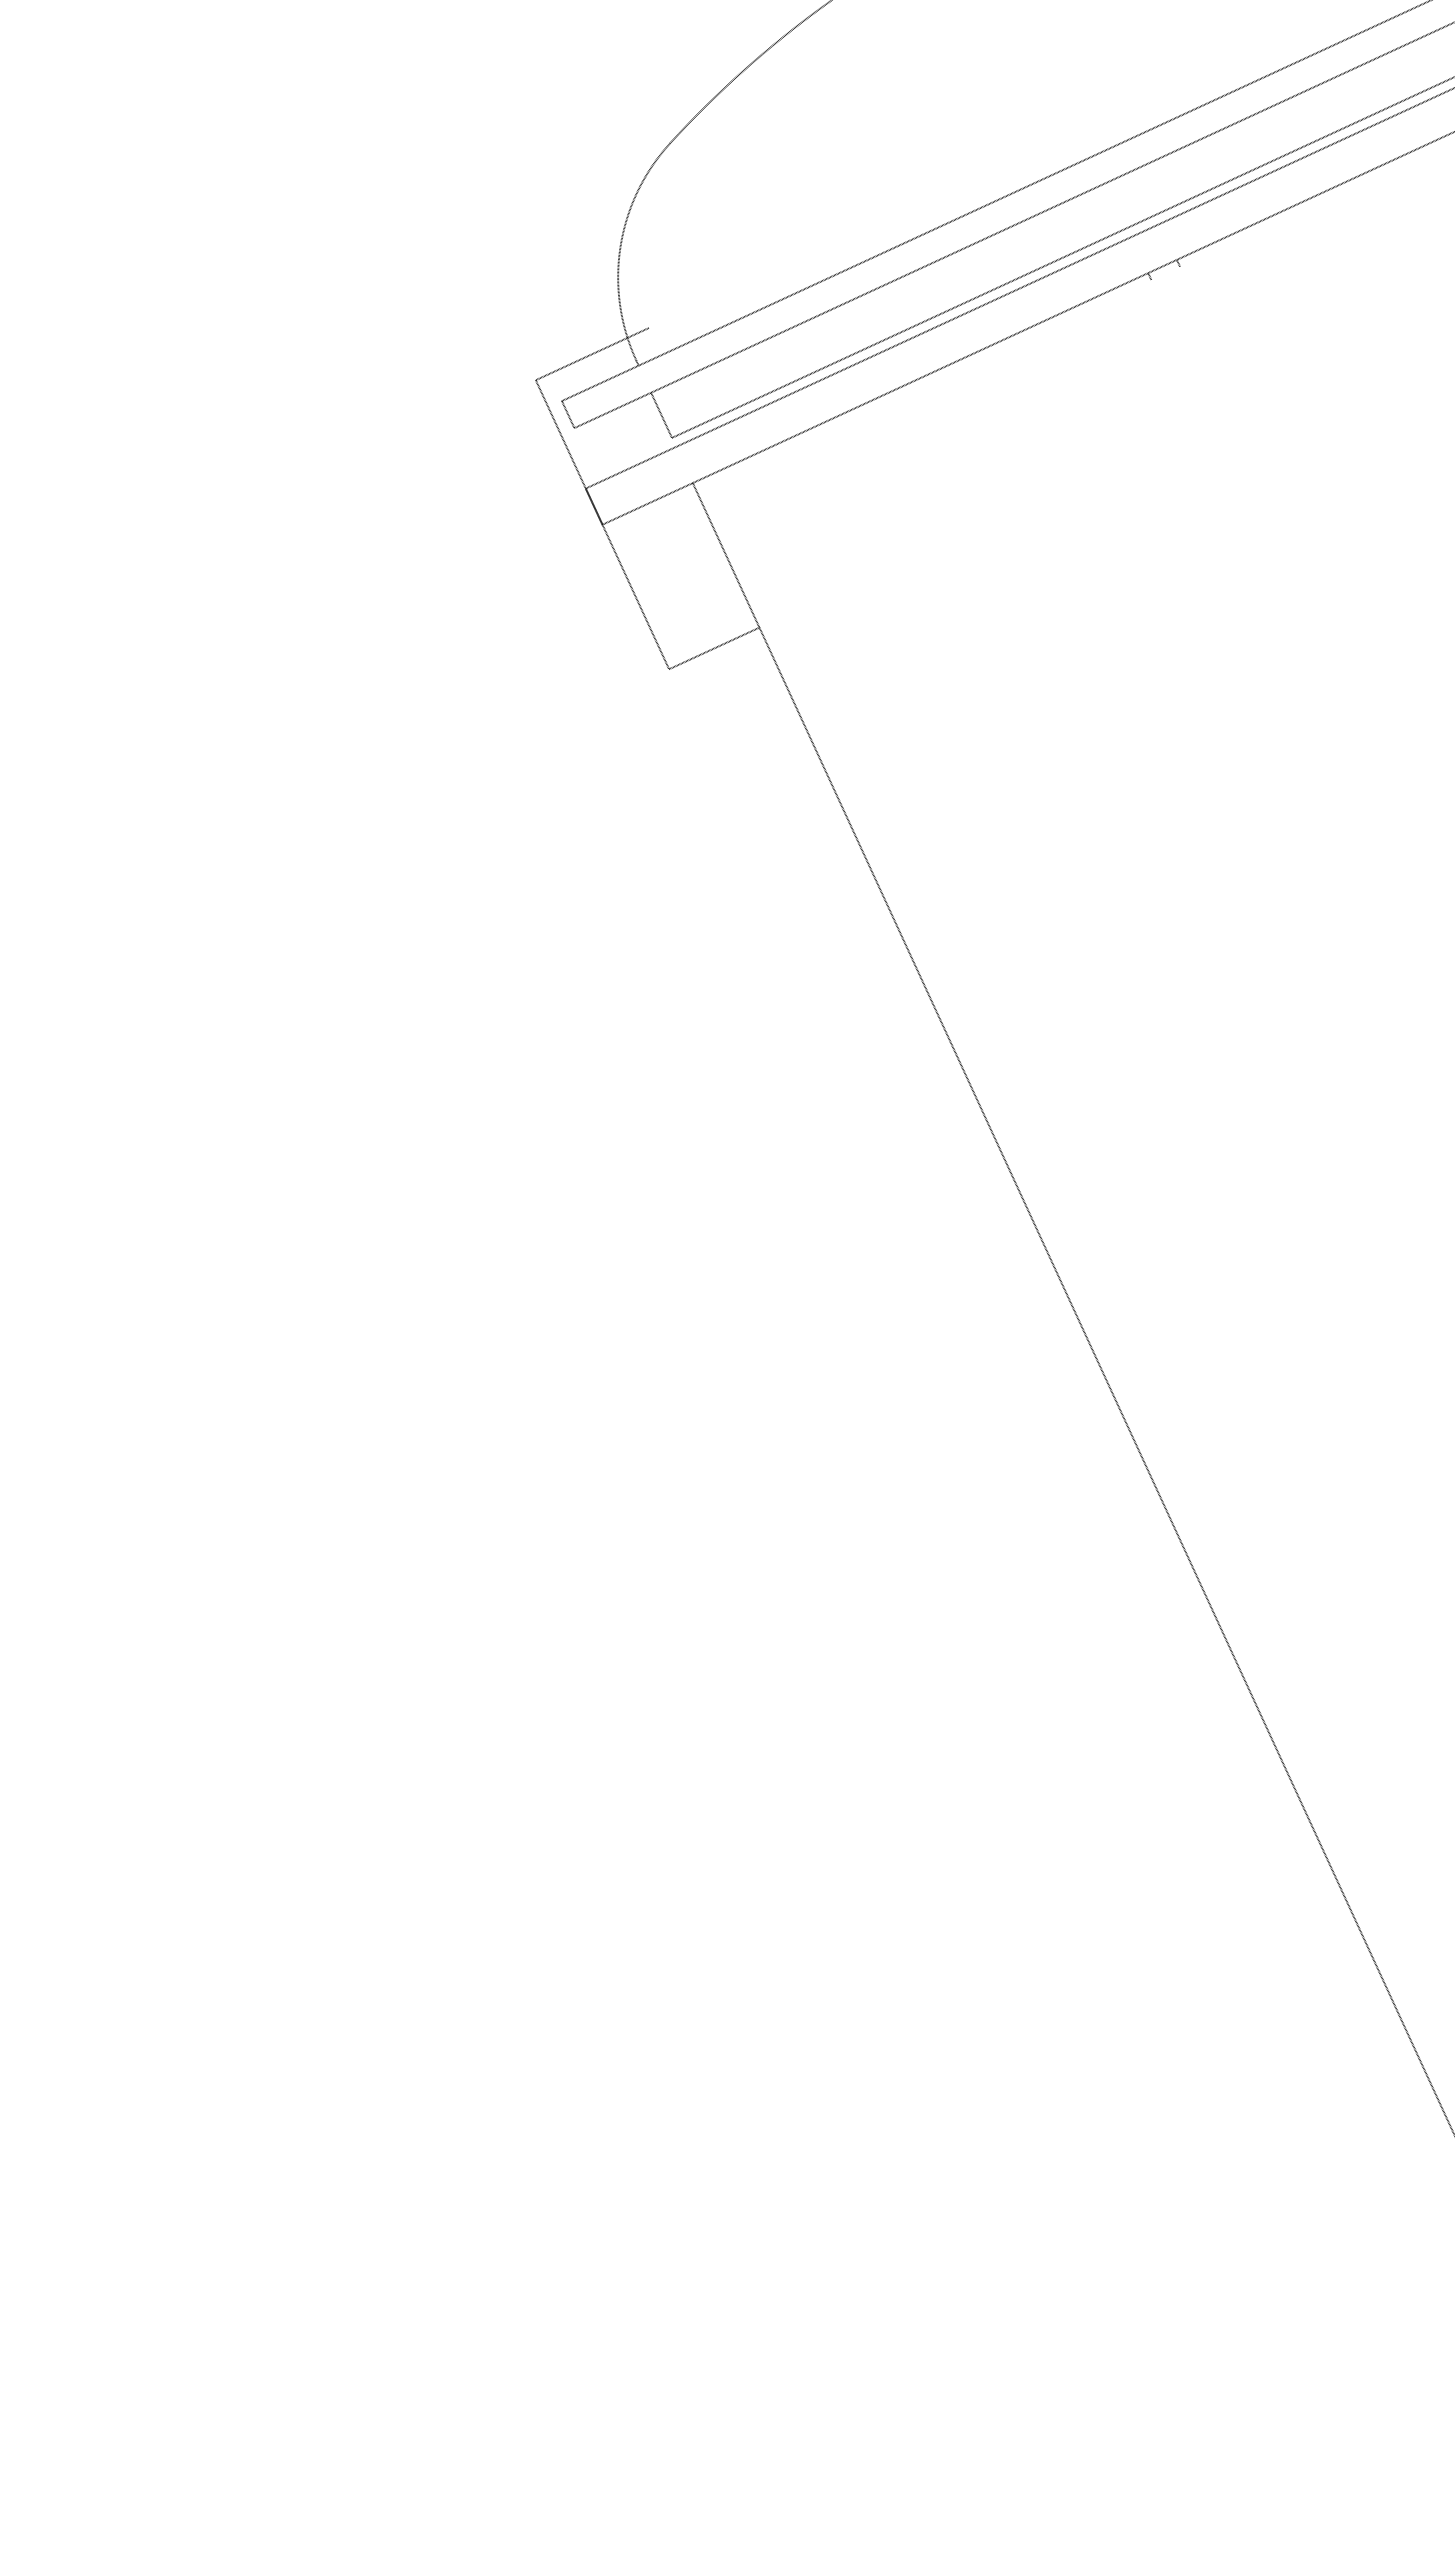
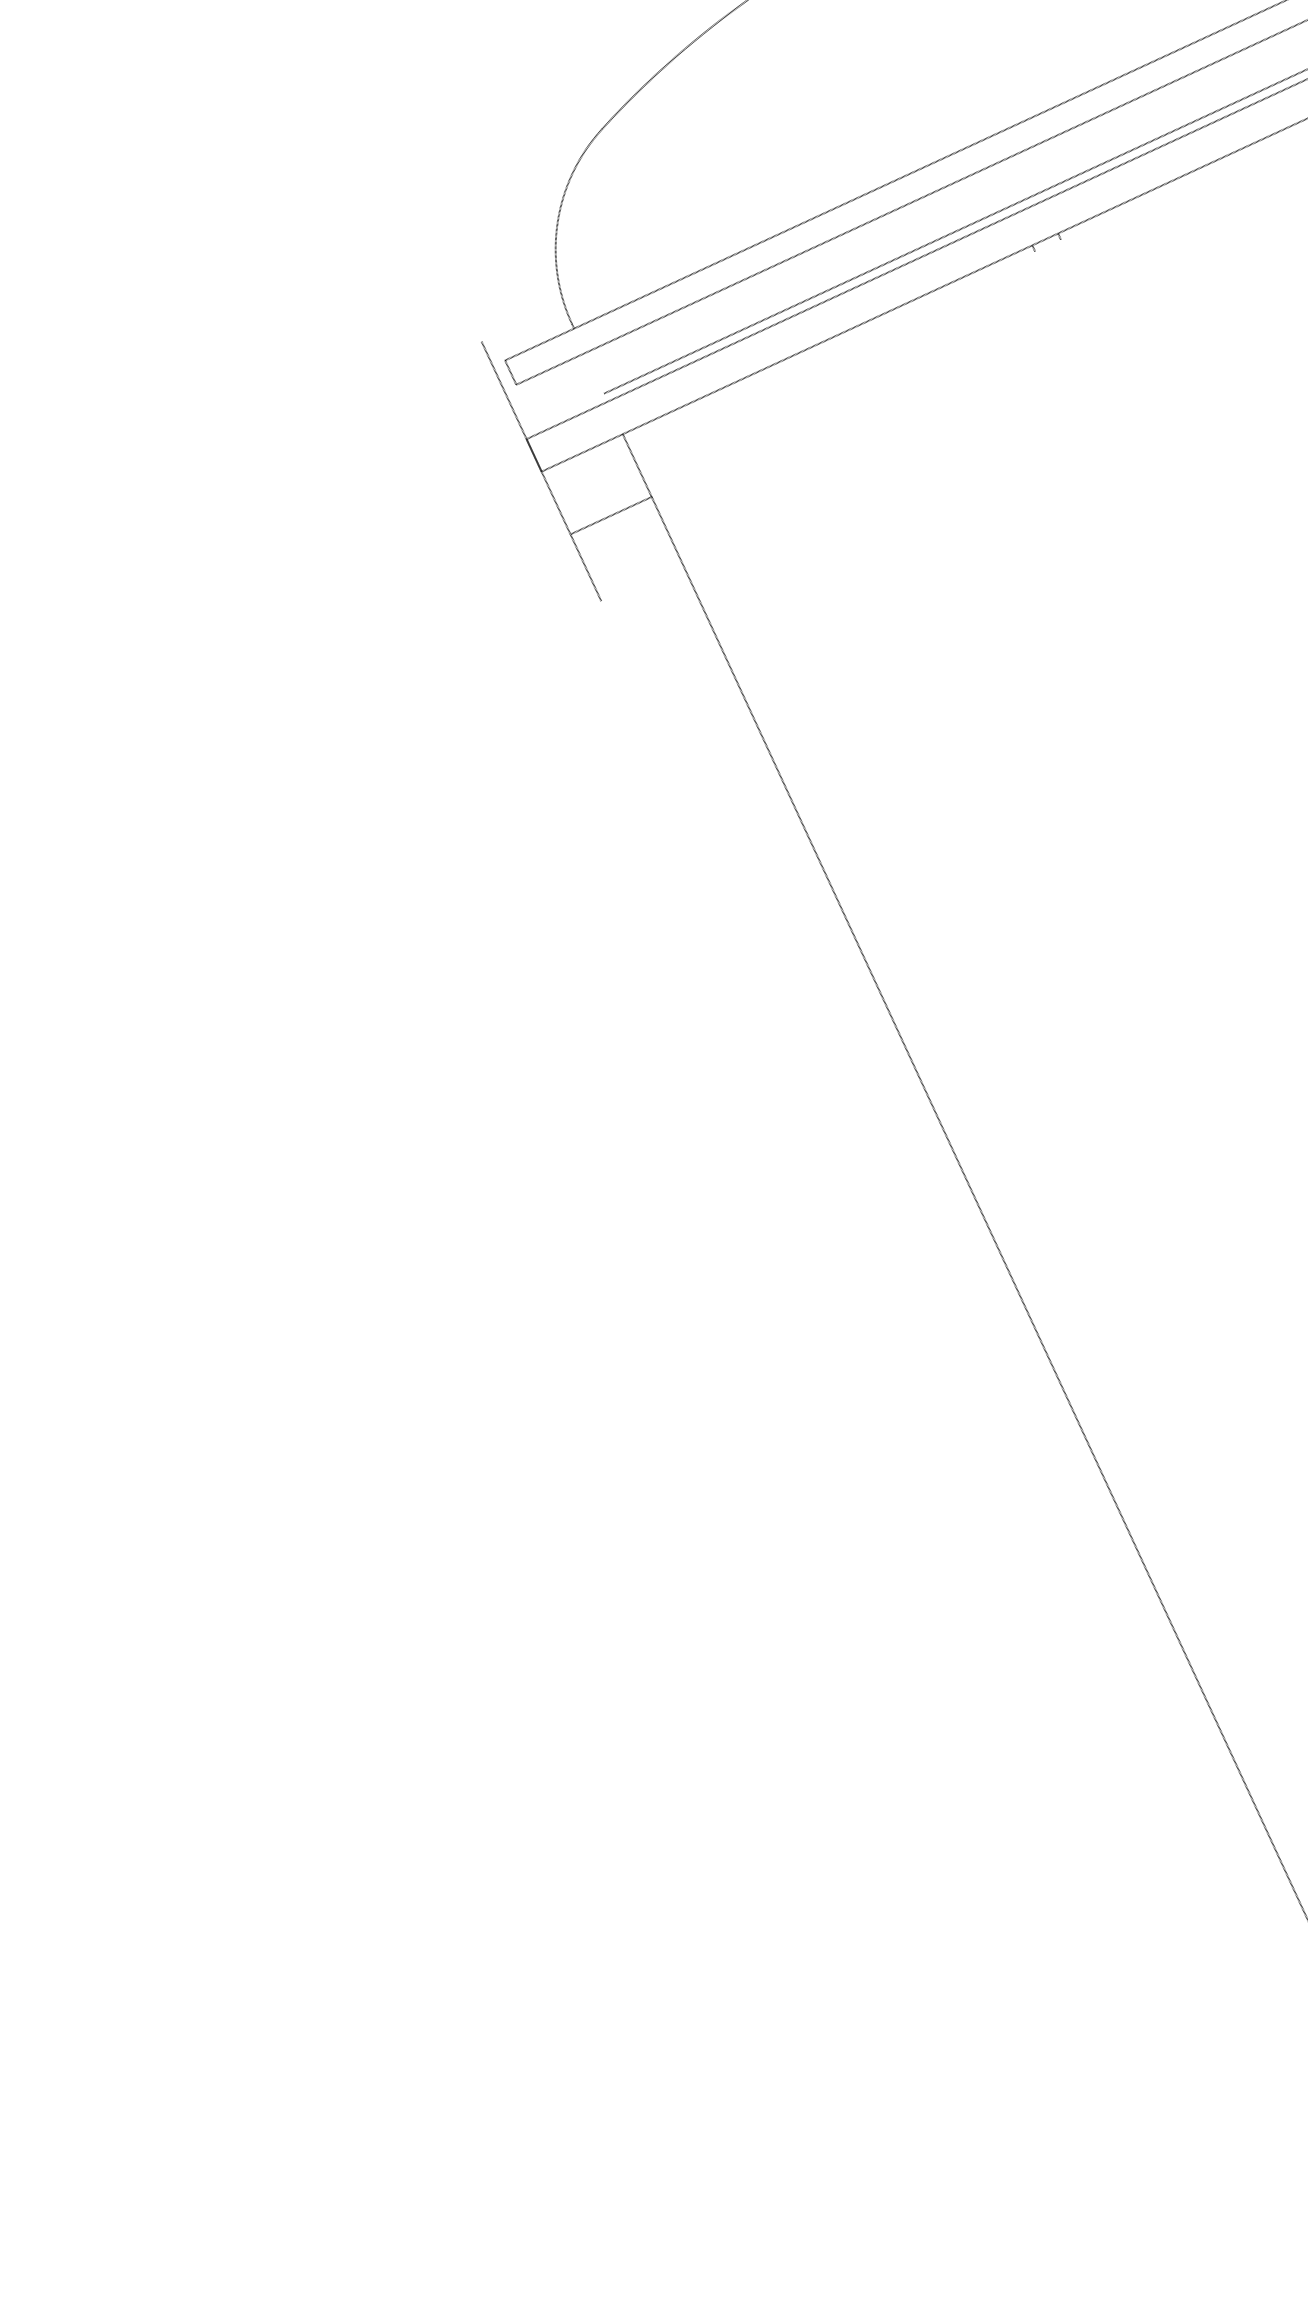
line: (591, 354) -> (531, 318), removed
line: (661, 414) -> (594, 372), removed
line: (714, 648) -> (611, 515), moved

